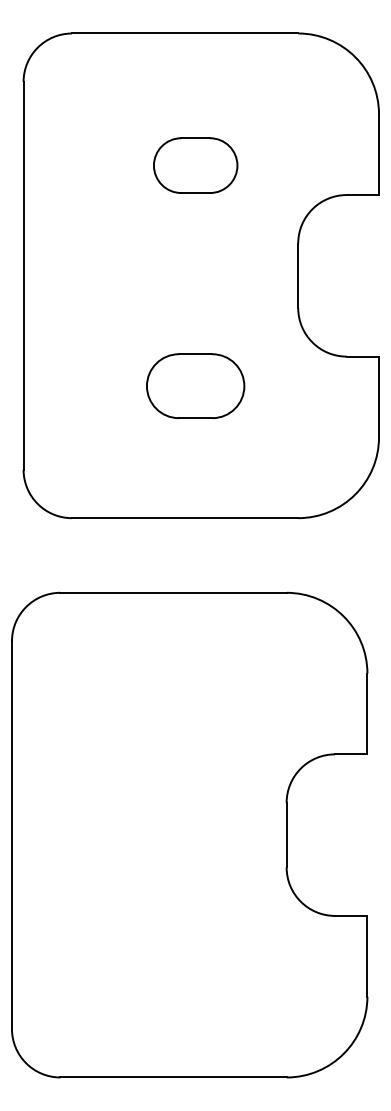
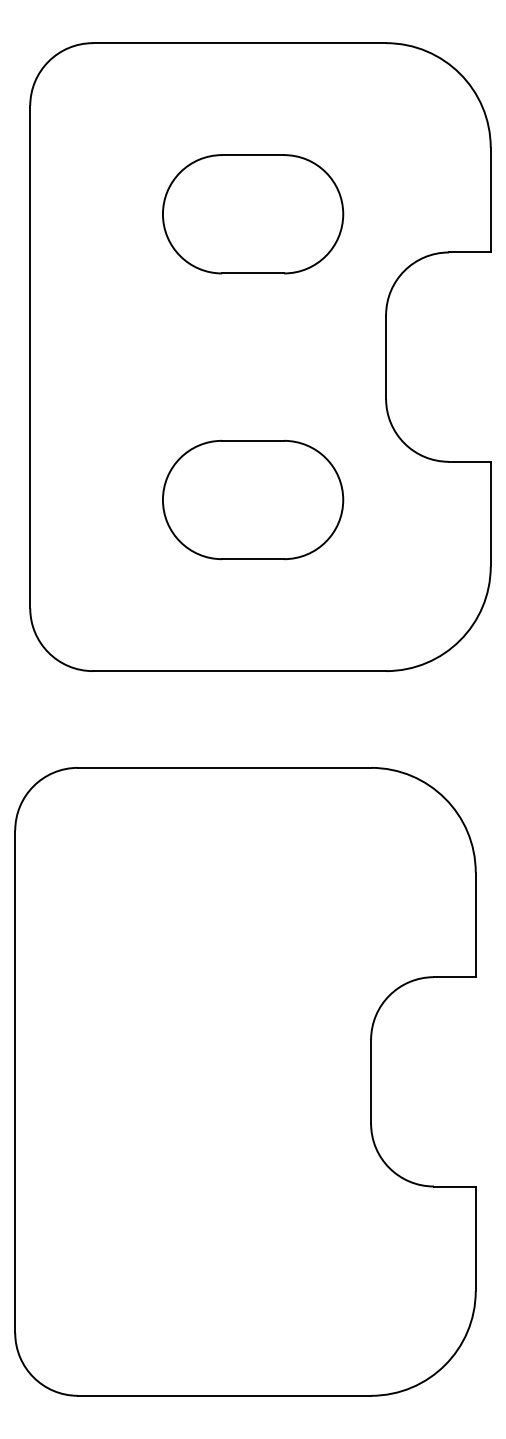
part: (195, 165) -> (253, 214), size x1.67
part: (195, 386) -> (253, 500), size x1.43

